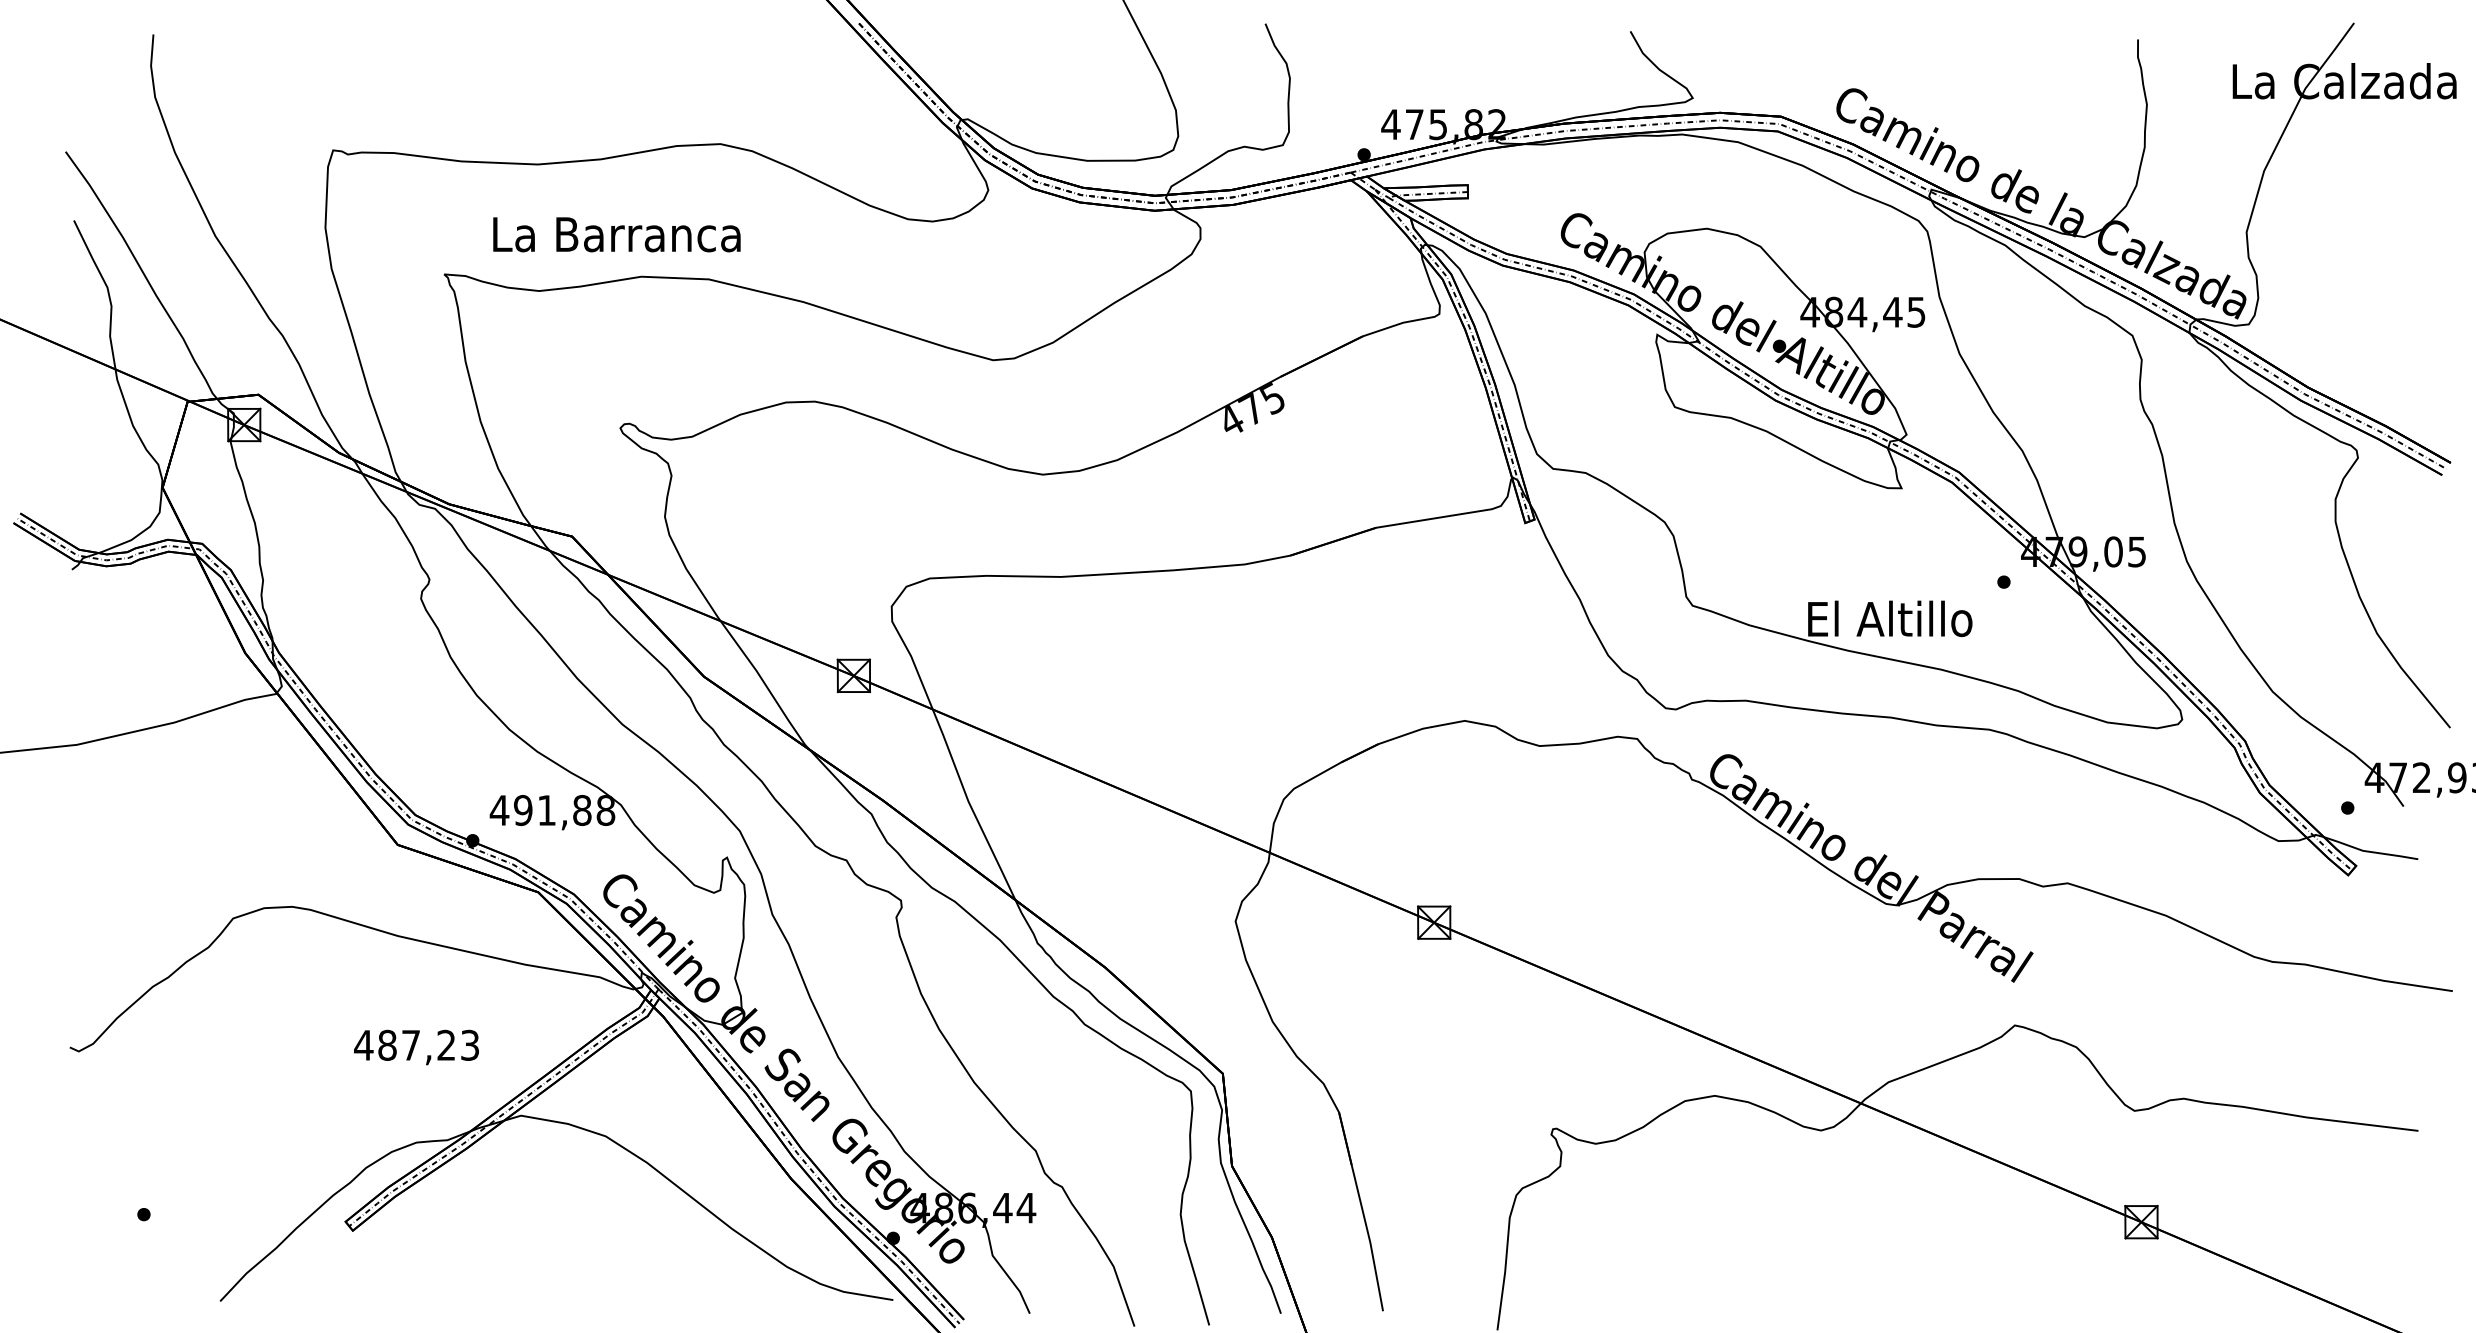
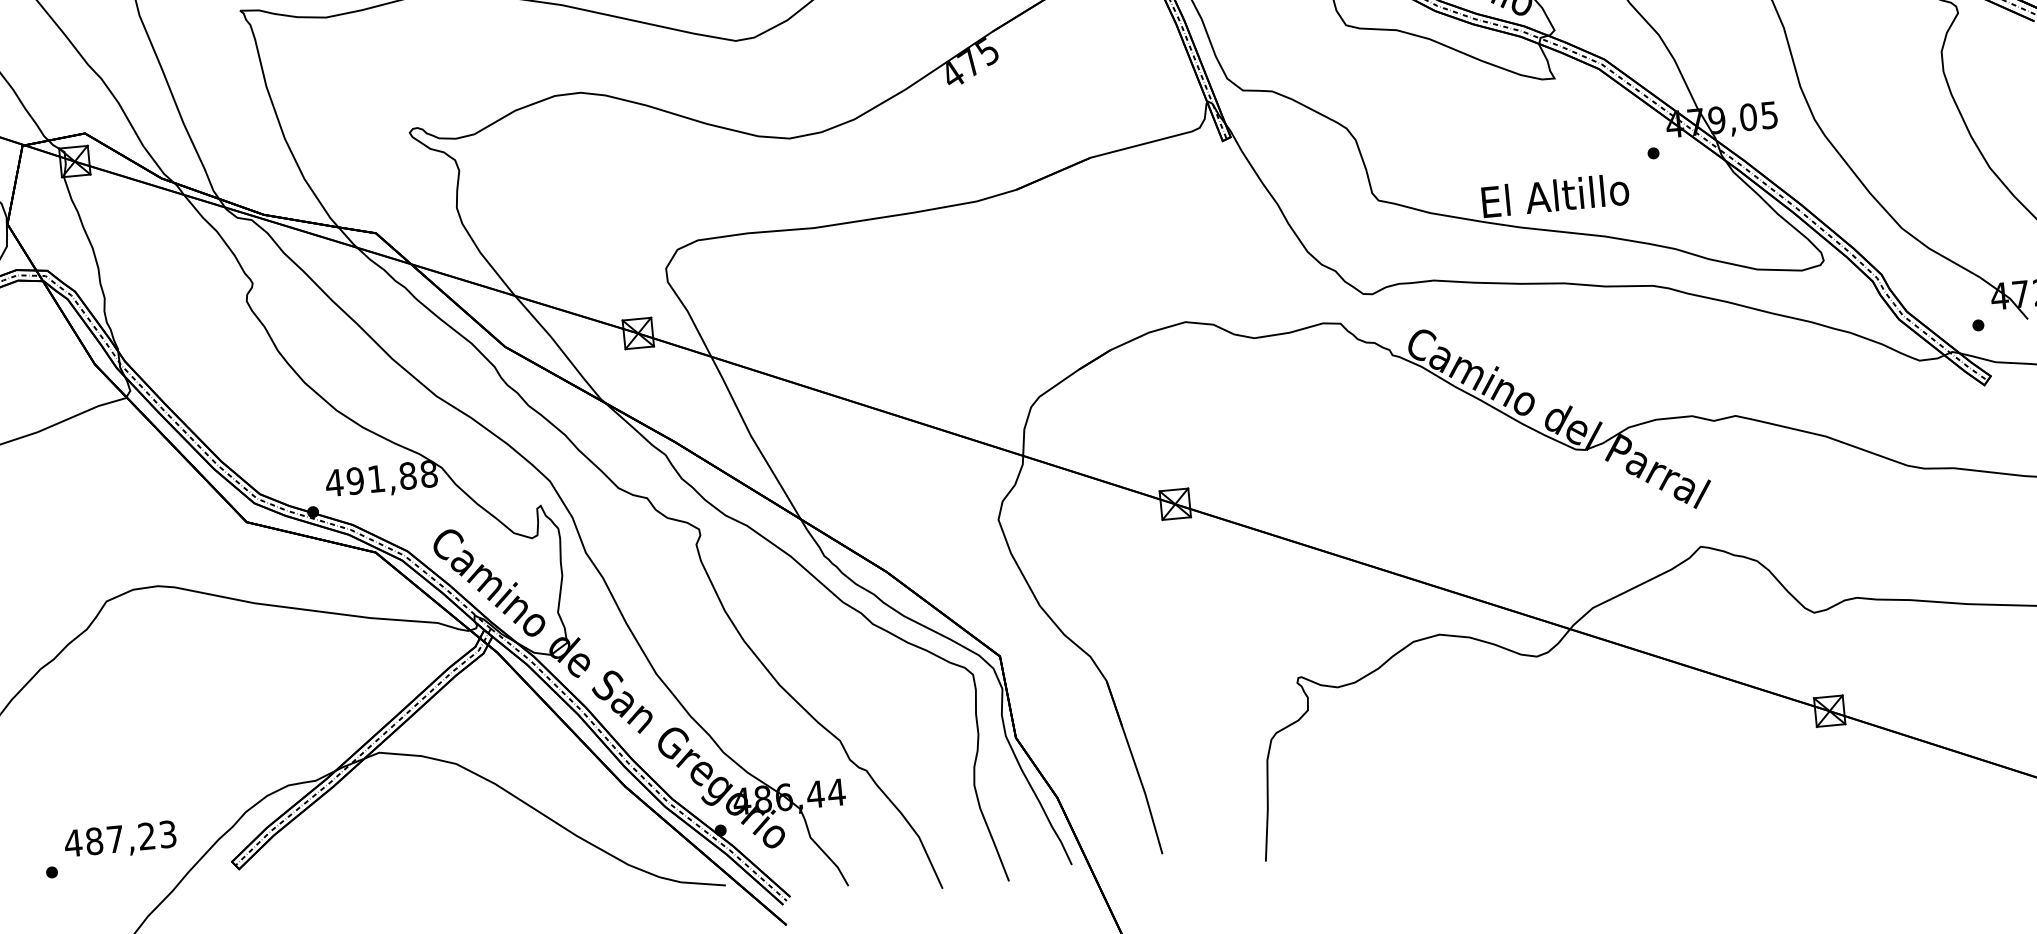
text: (416, 1047) -> (120, 840), moved

